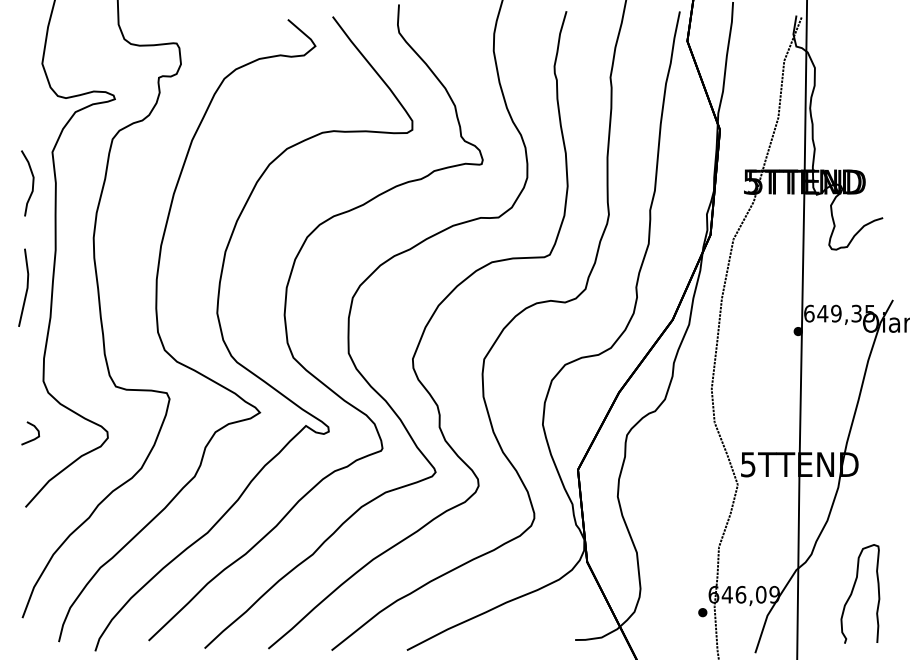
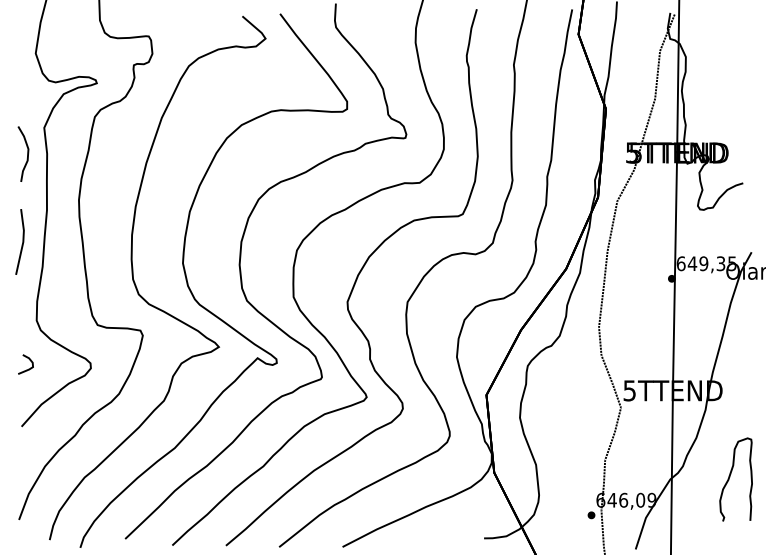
curve: (853, 591) -> (730, 477), moved

